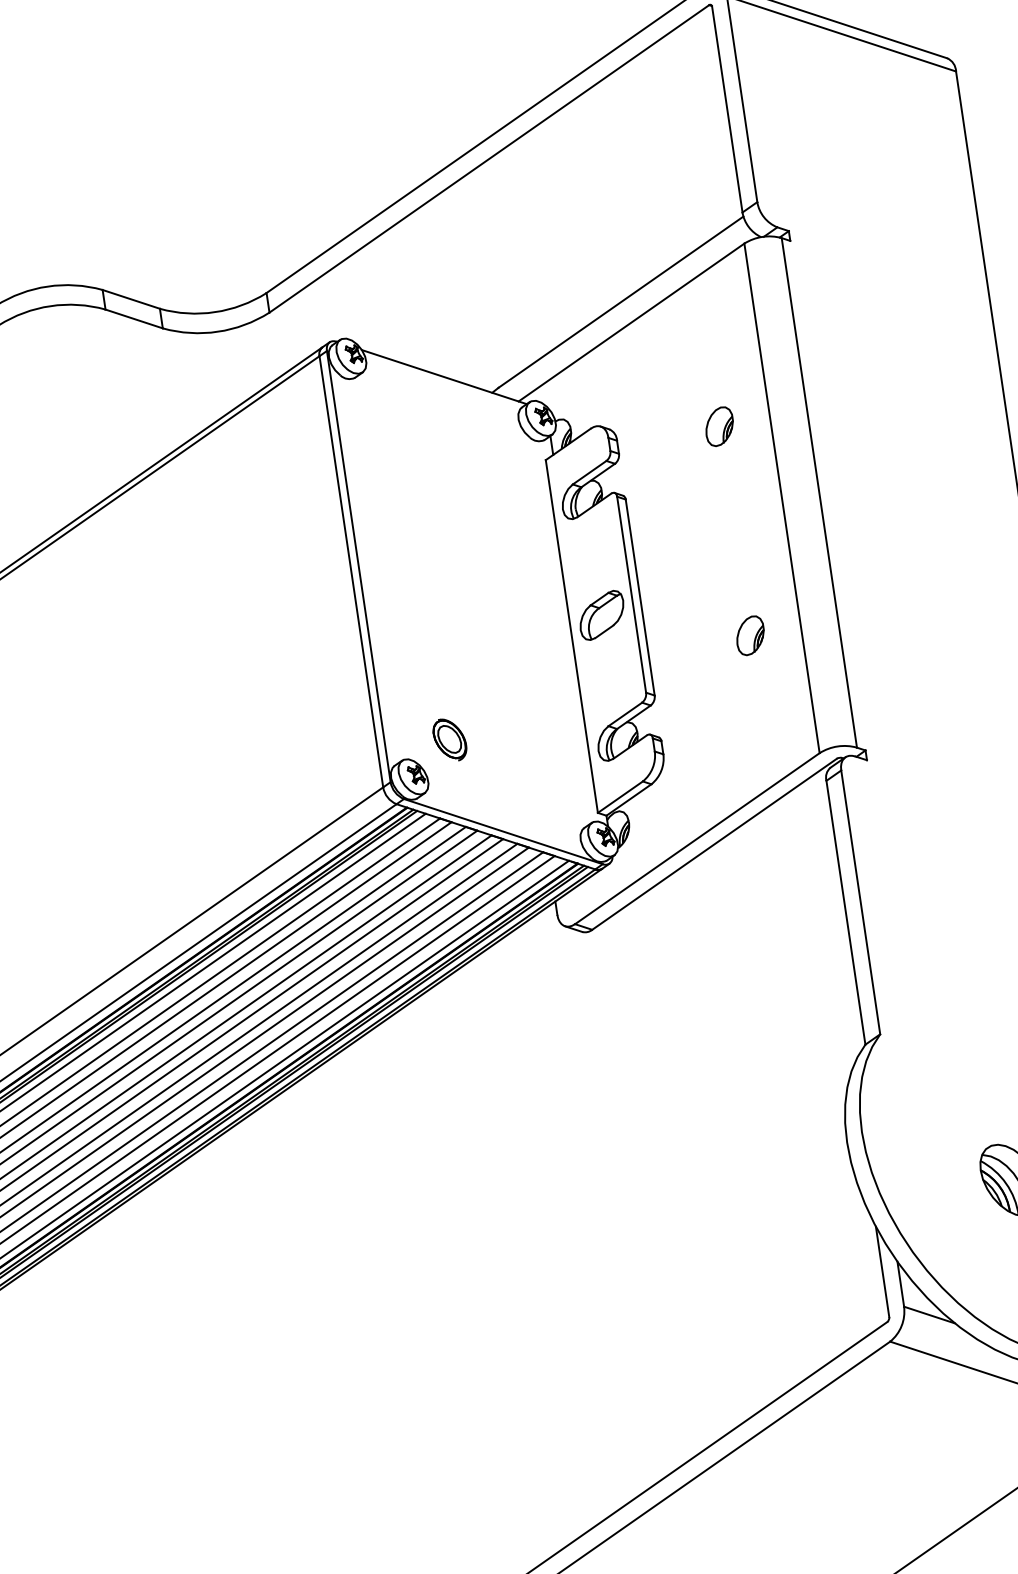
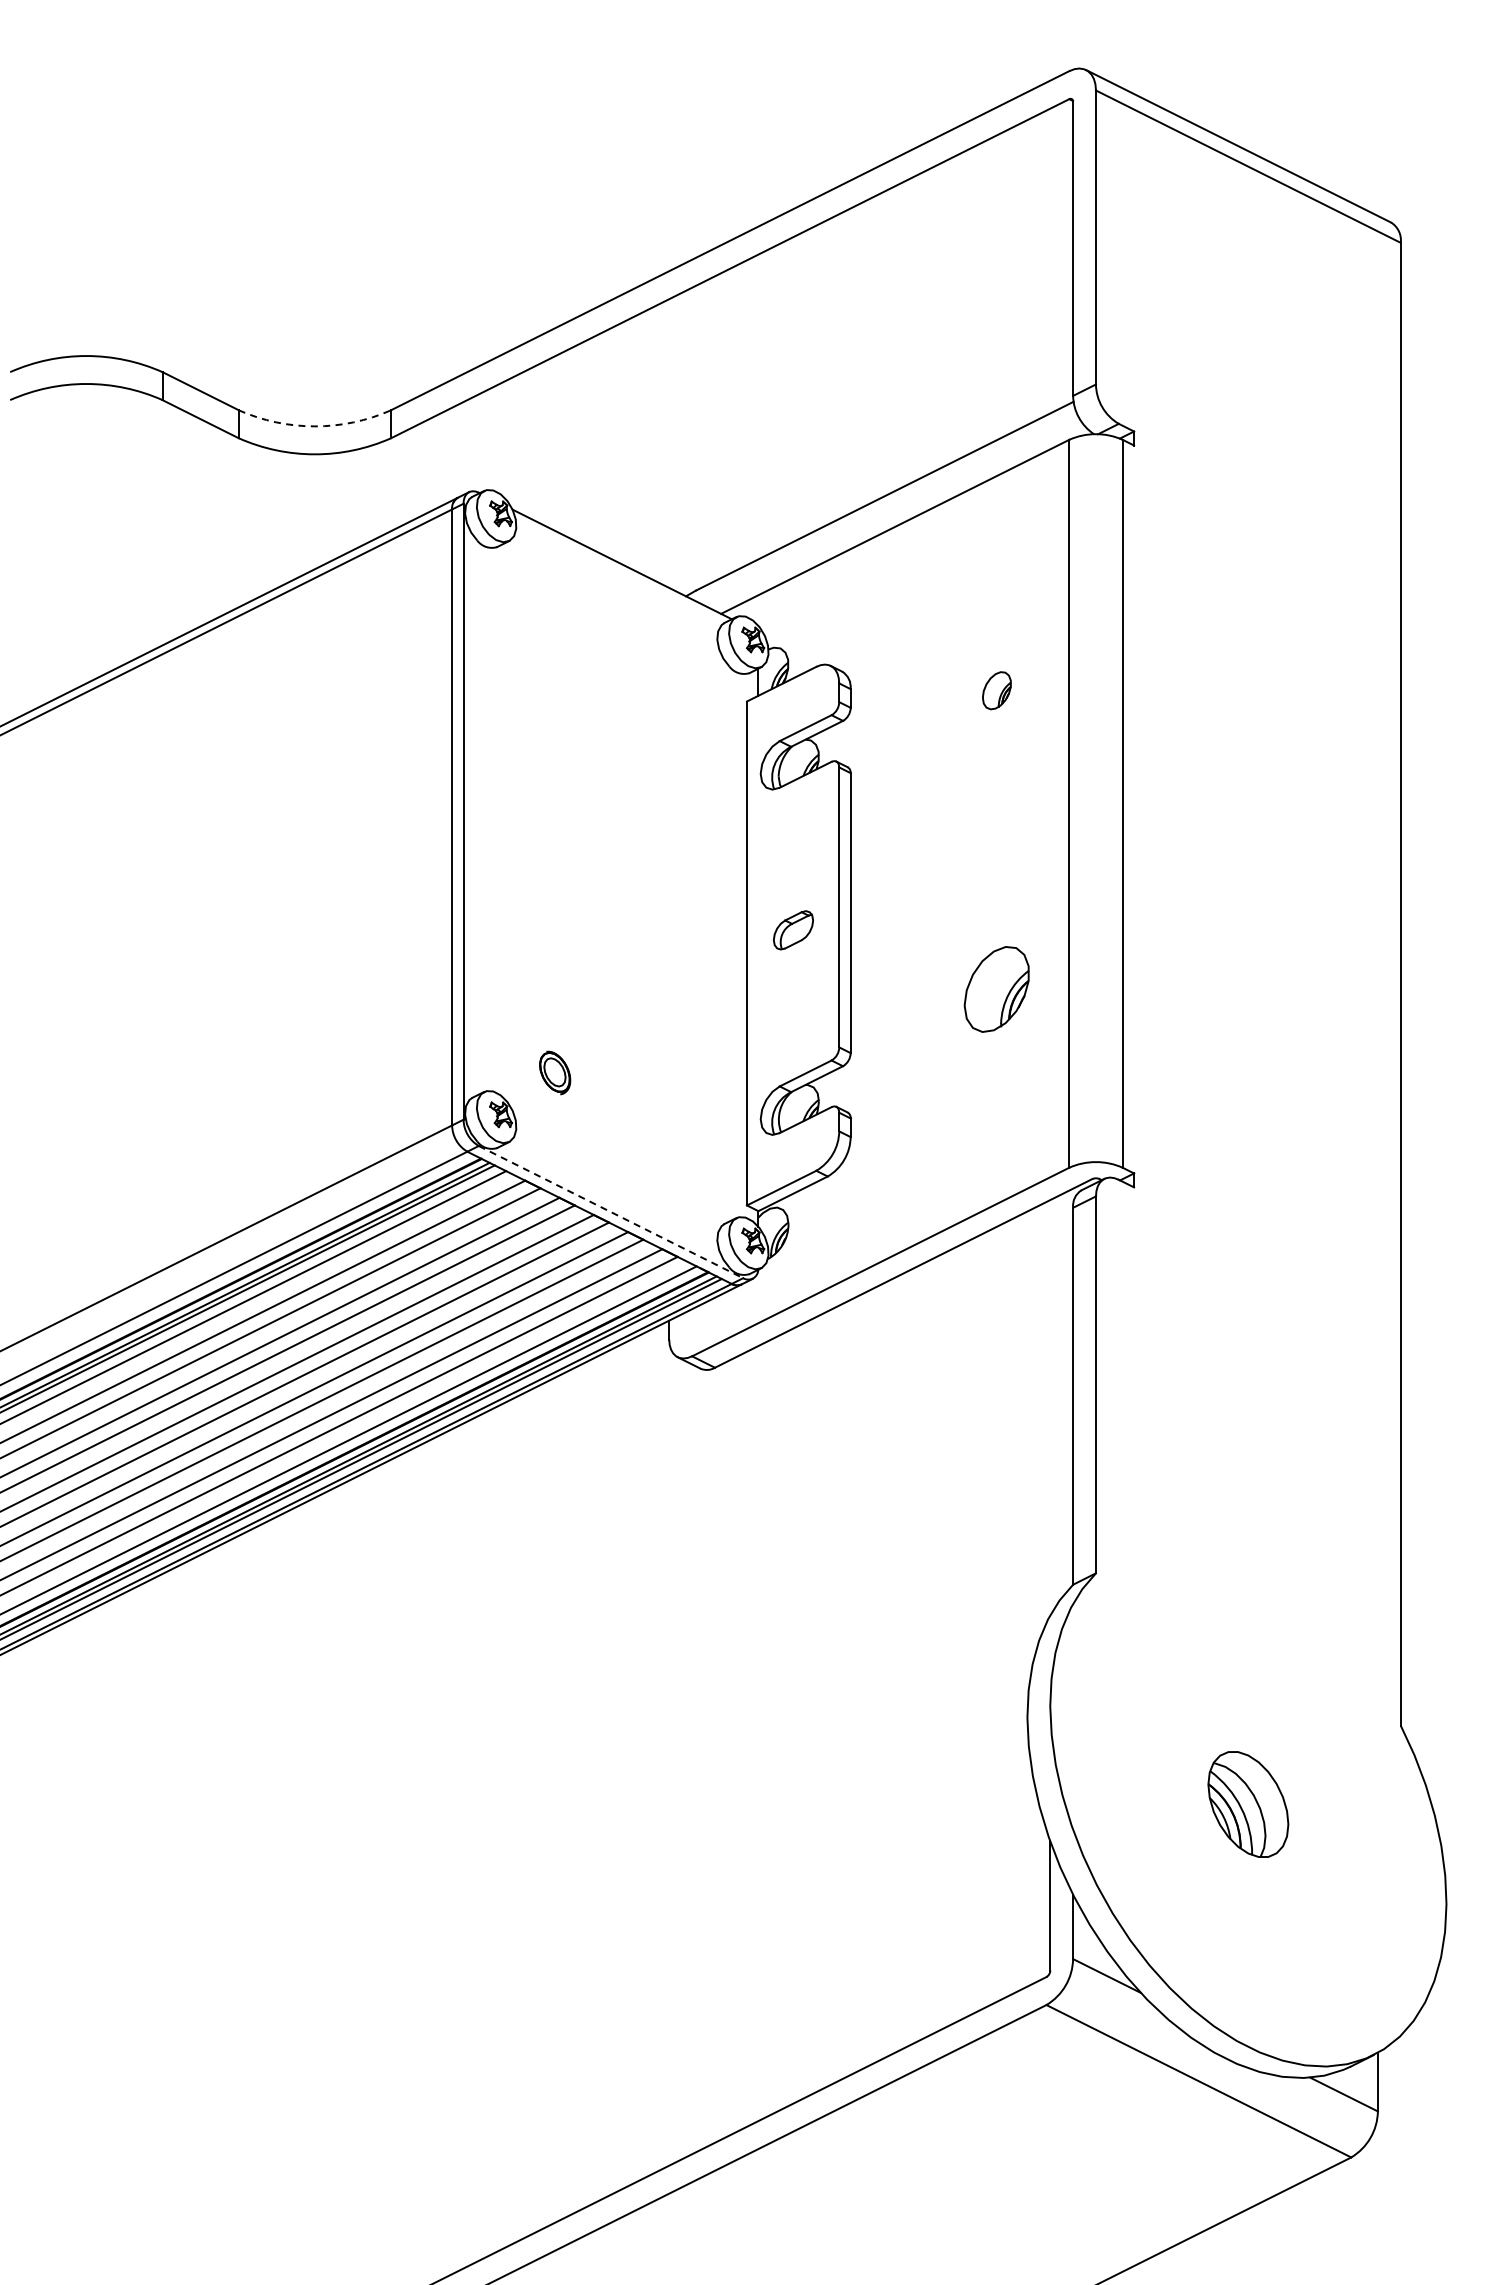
arc: (214, 312) -> (314, 426), solid -> dashed
part: (719, 426) -> (996, 690), size x0.7
part: (602, 615) -> (793, 930), size x0.6
part: (750, 635) -> (996, 988), size x1.6
part: (449, 739) -> (554, 1072), size x0.7
line: (503, 831) -> (610, 1212), solid -> dashed

